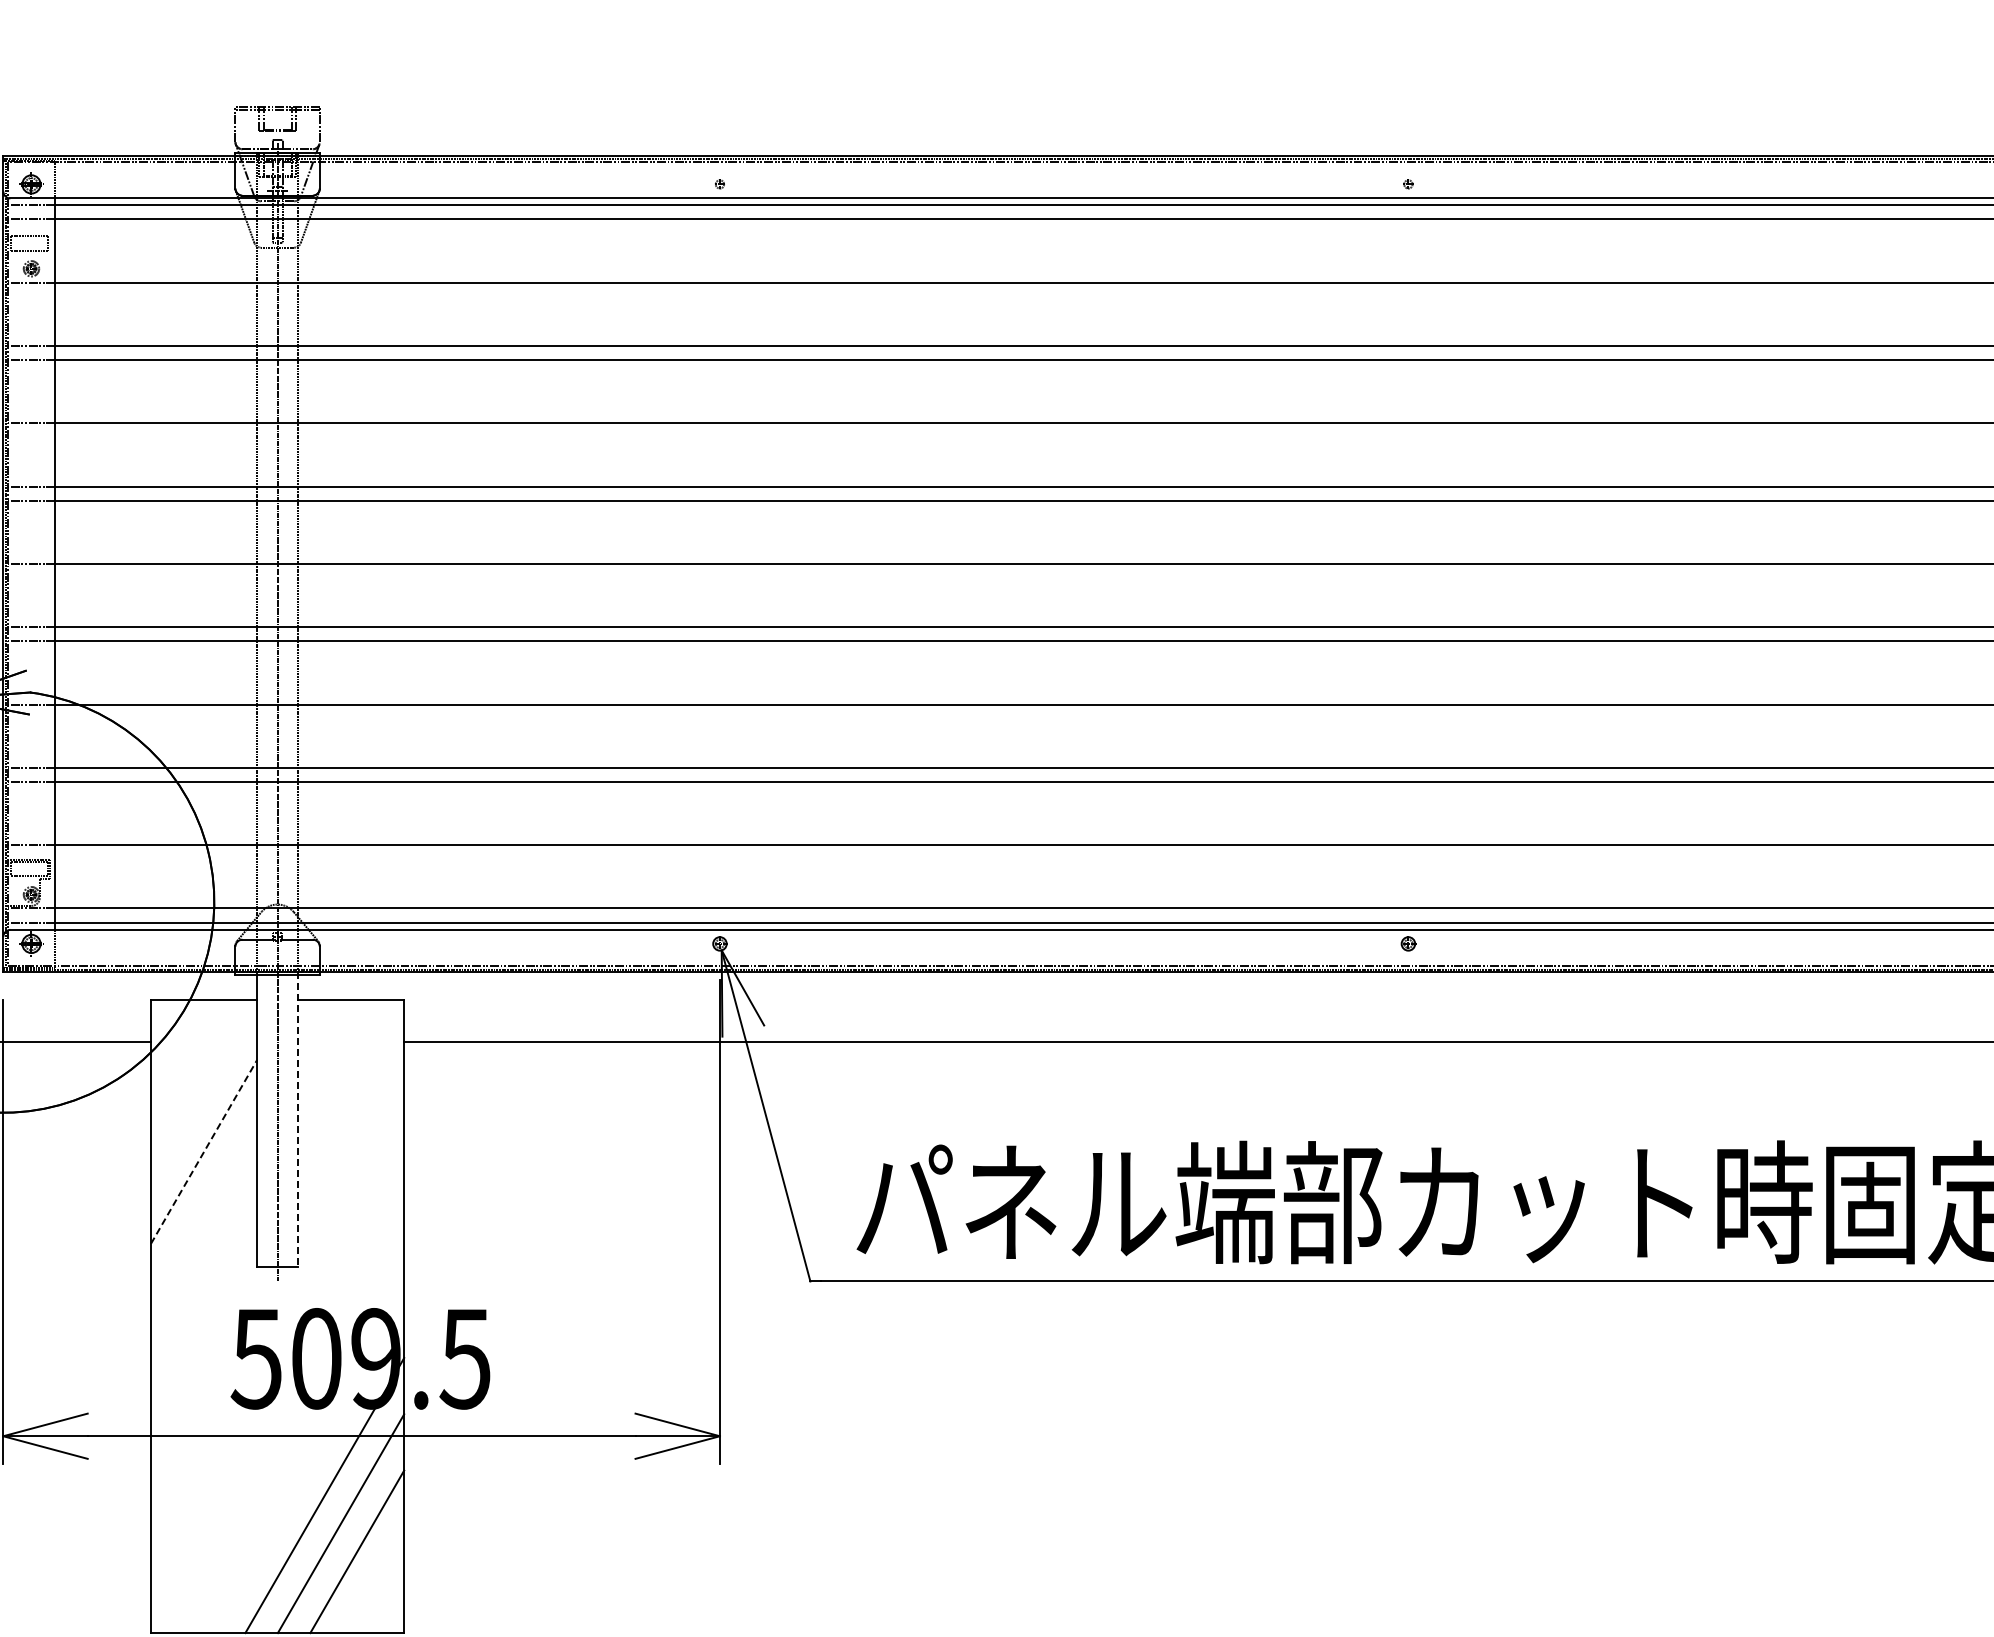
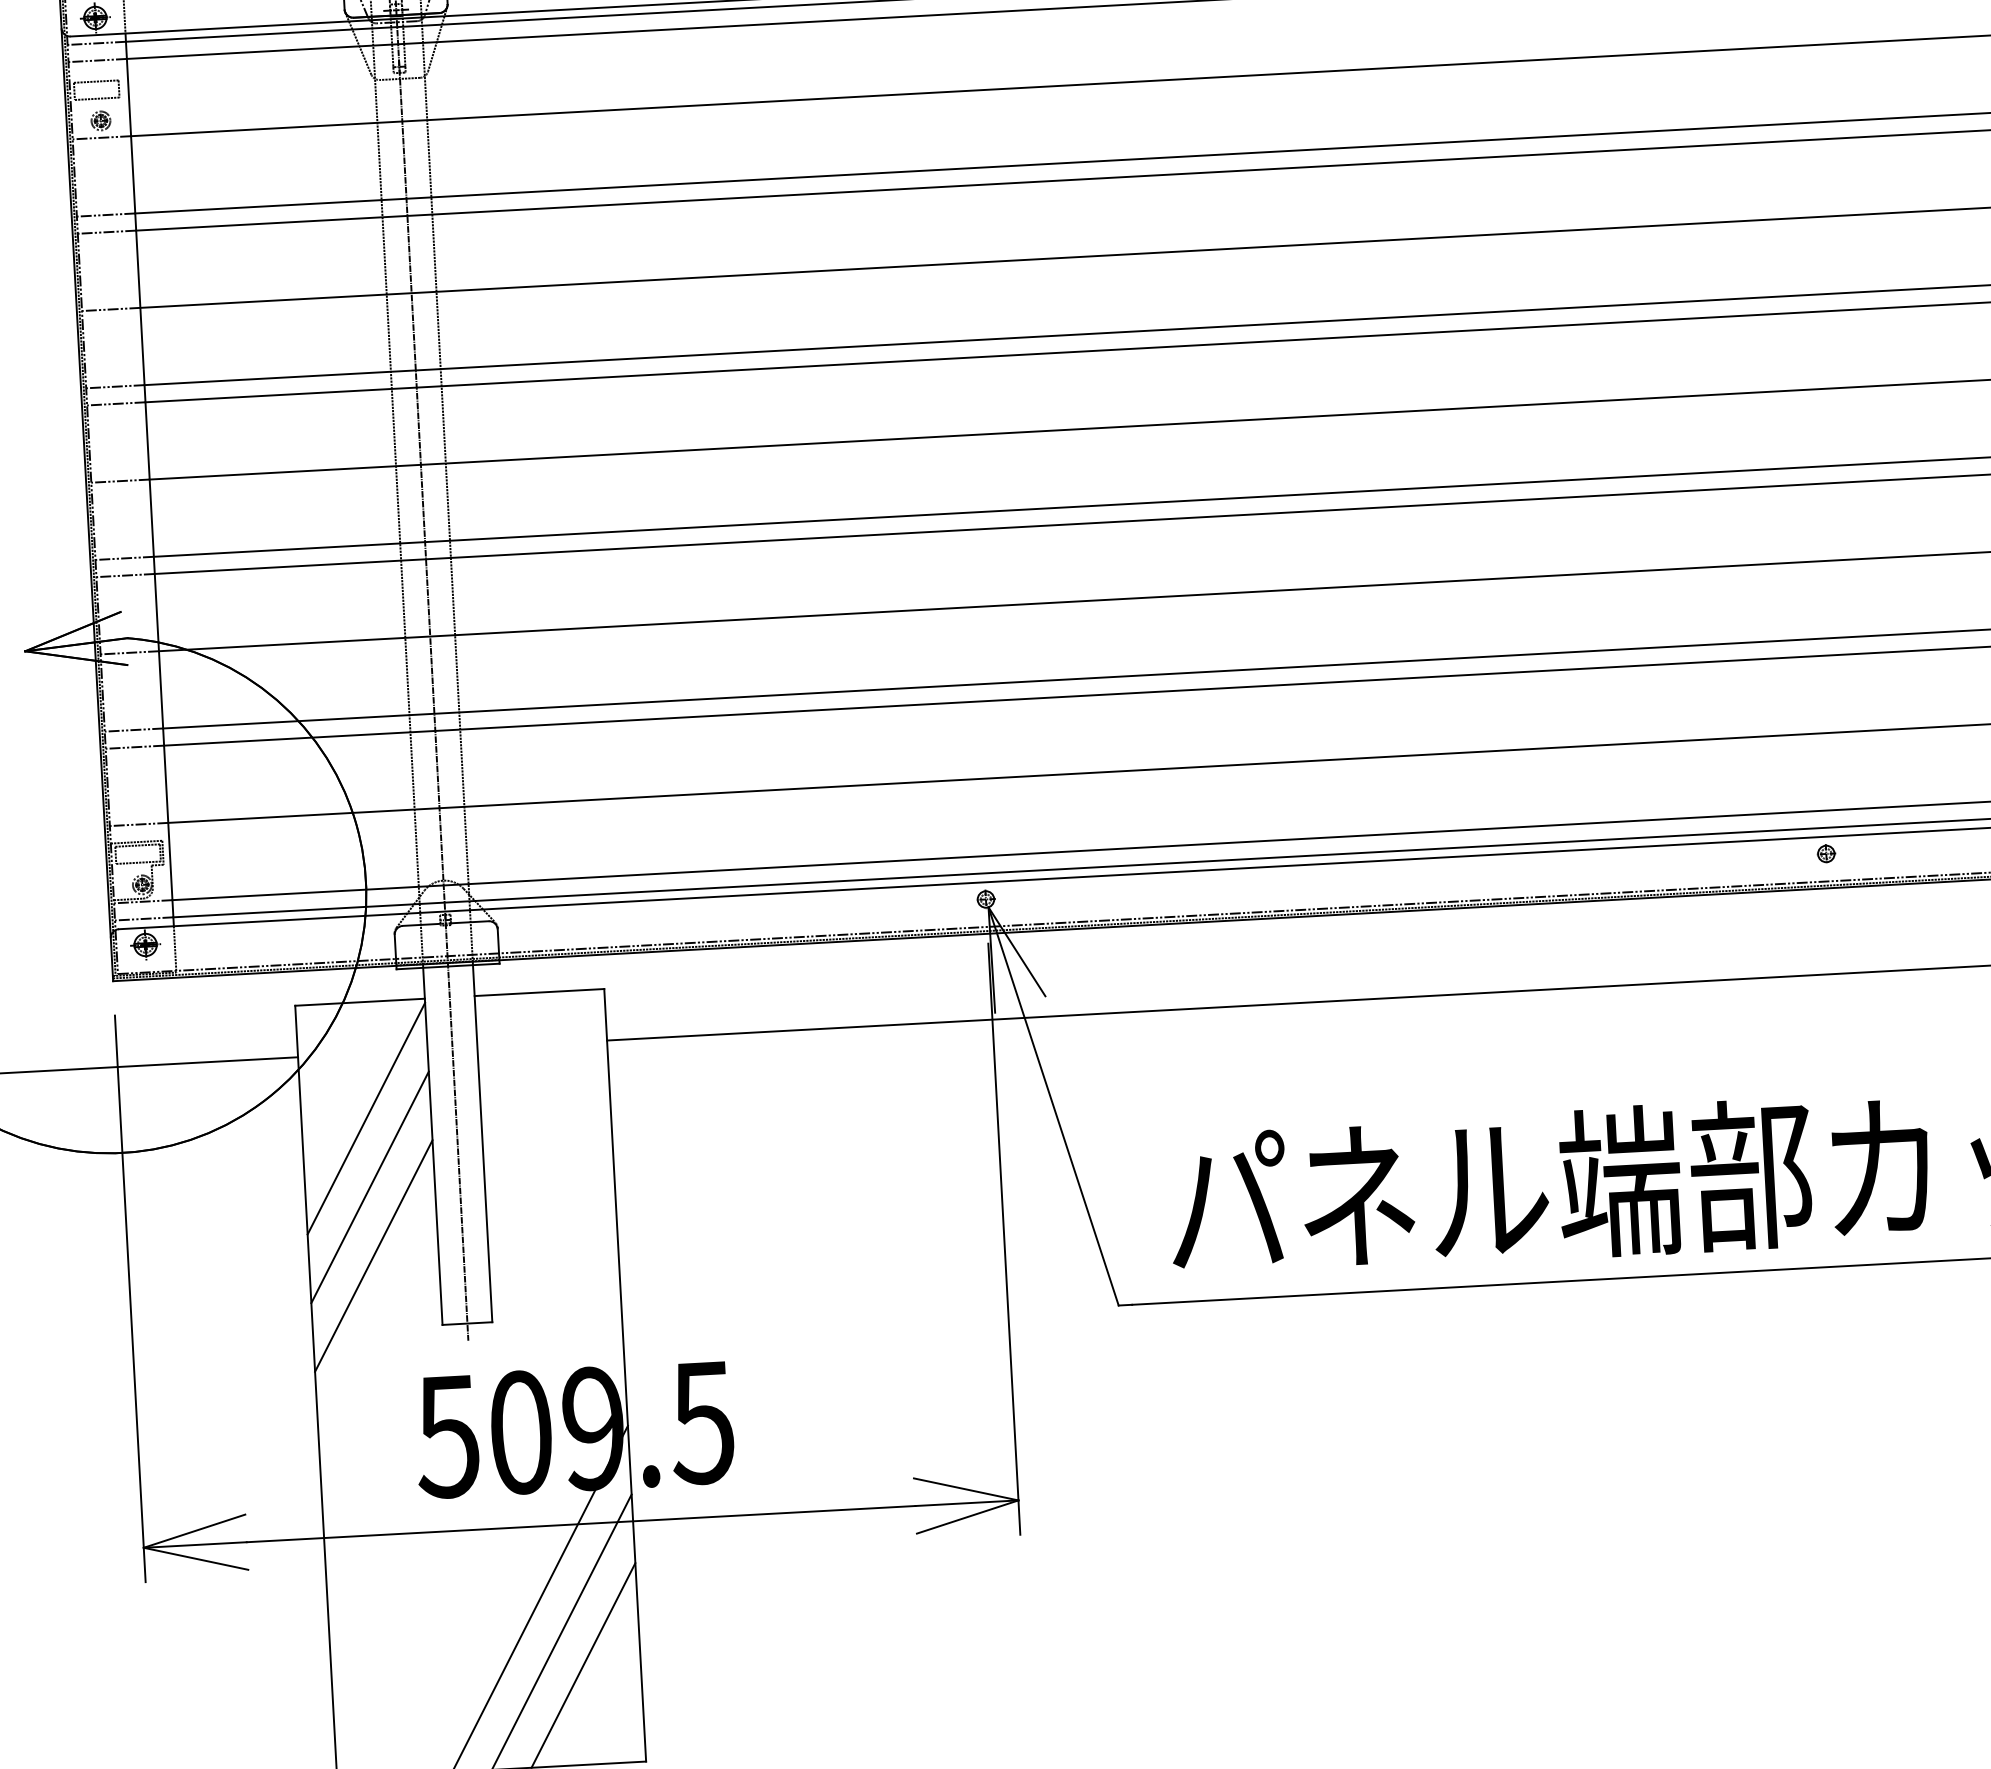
line: (204, 1095) -> (366, 1118), added
line: (298, 1119) -> (483, 1141), dashed -> solid
line: (204, 1151) -> (370, 1186), dashed -> solid
line: (204, 1208) -> (374, 1256), added

